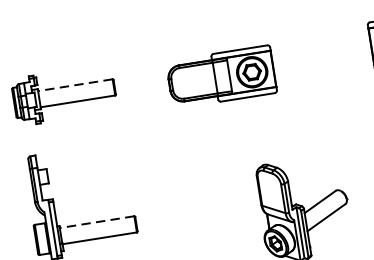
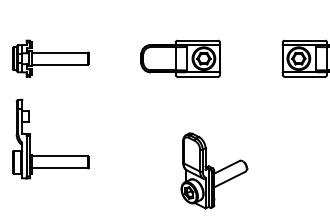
part: (221, 76) -> (180, 58), moved
line: (74, 85) -> (59, 52), dashed -> solid
line: (96, 222) -> (59, 156), dashed -> solid

